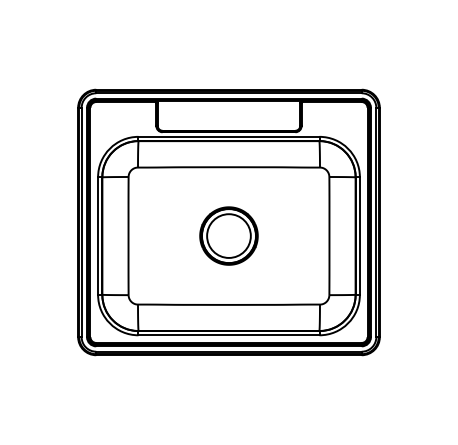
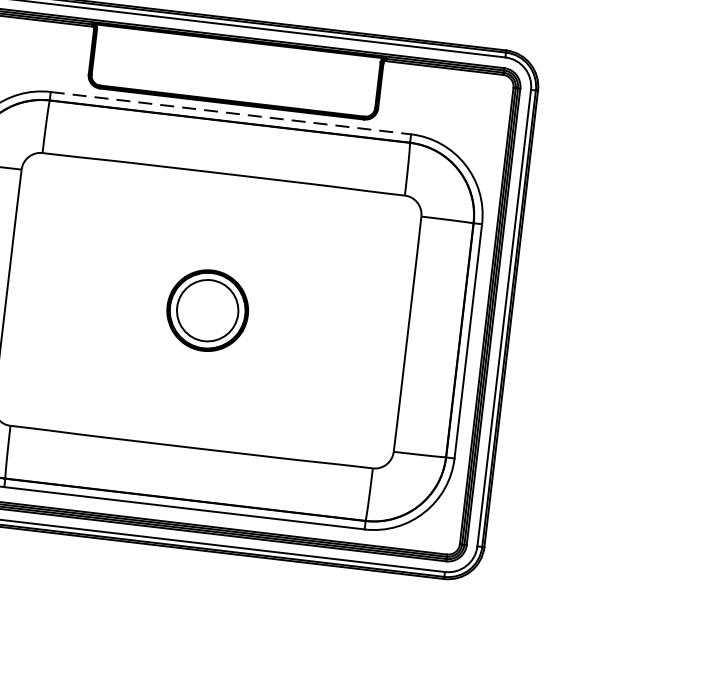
line: (228, 136) -> (230, 112), solid -> dashed
part: (228, 235) -> (206, 309), size x0.7

